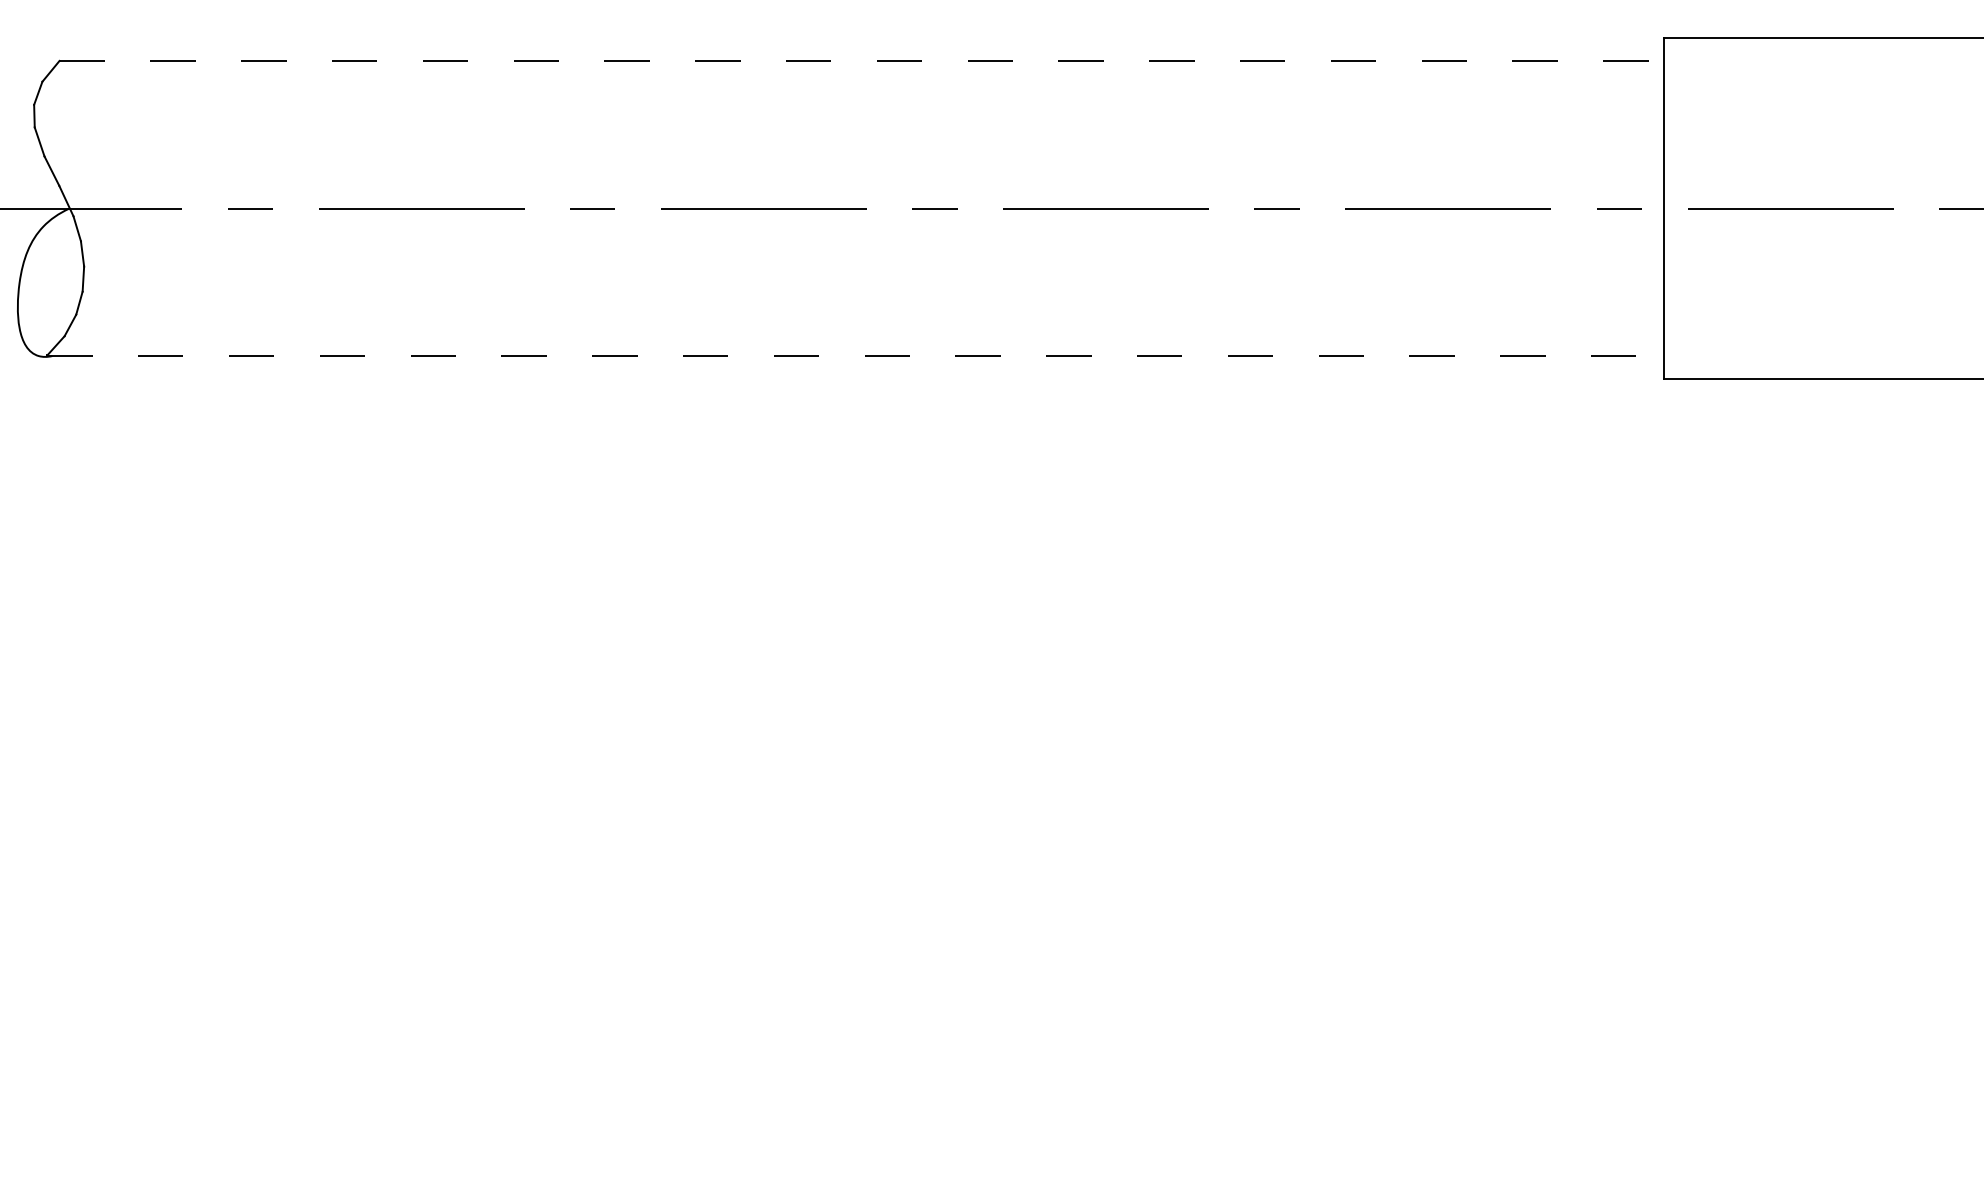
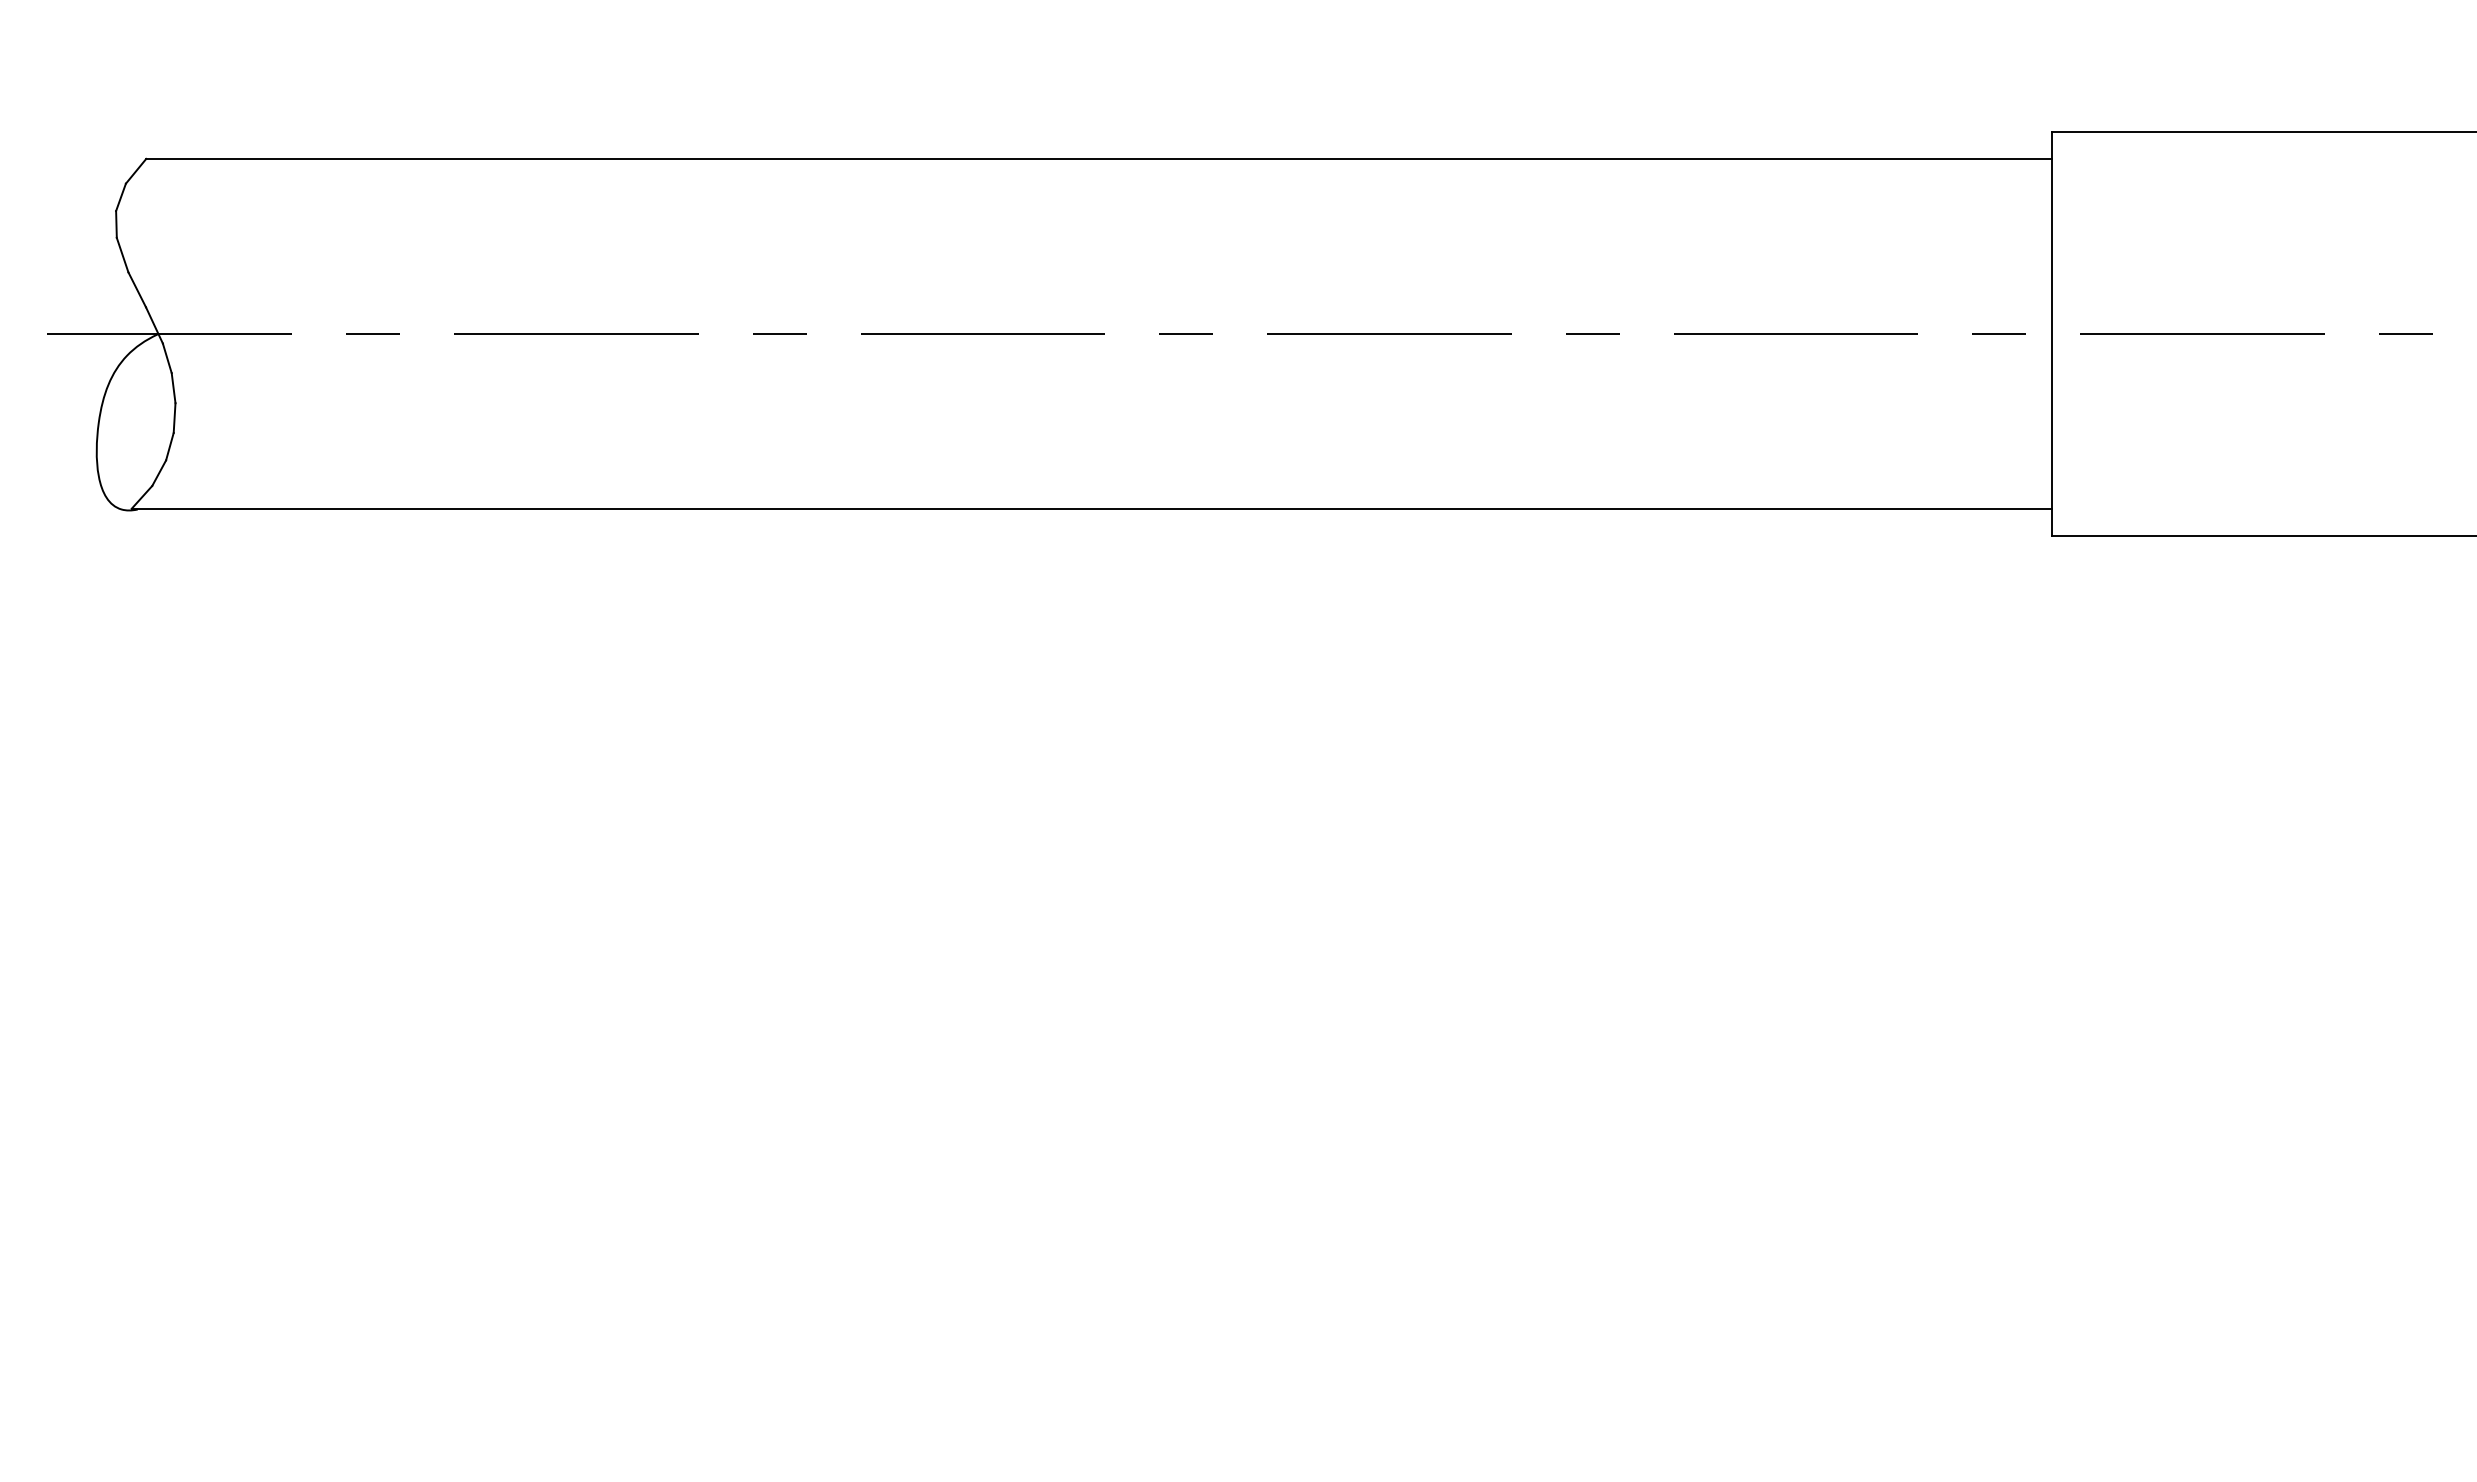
line: (861, 60) -> (1099, 158), dashed -> solid
line: (856, 356) -> (1092, 509), dashed -> solid

